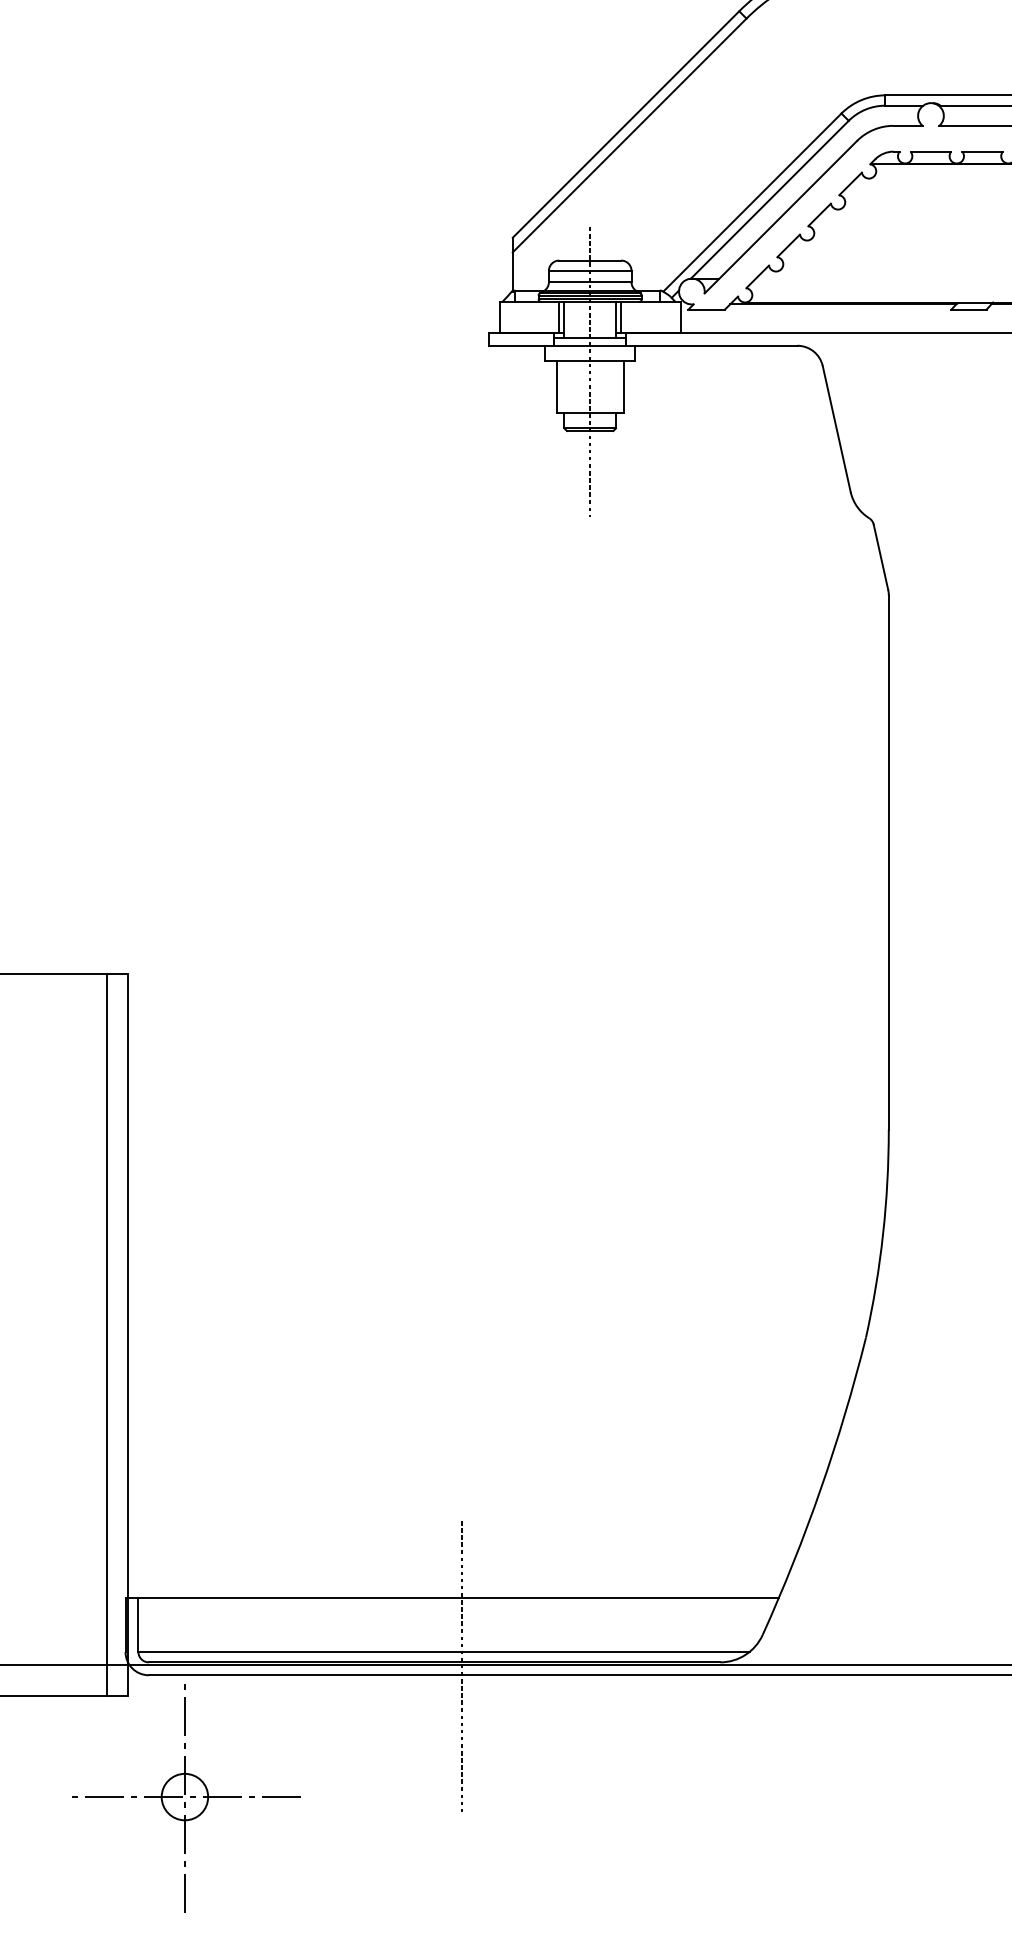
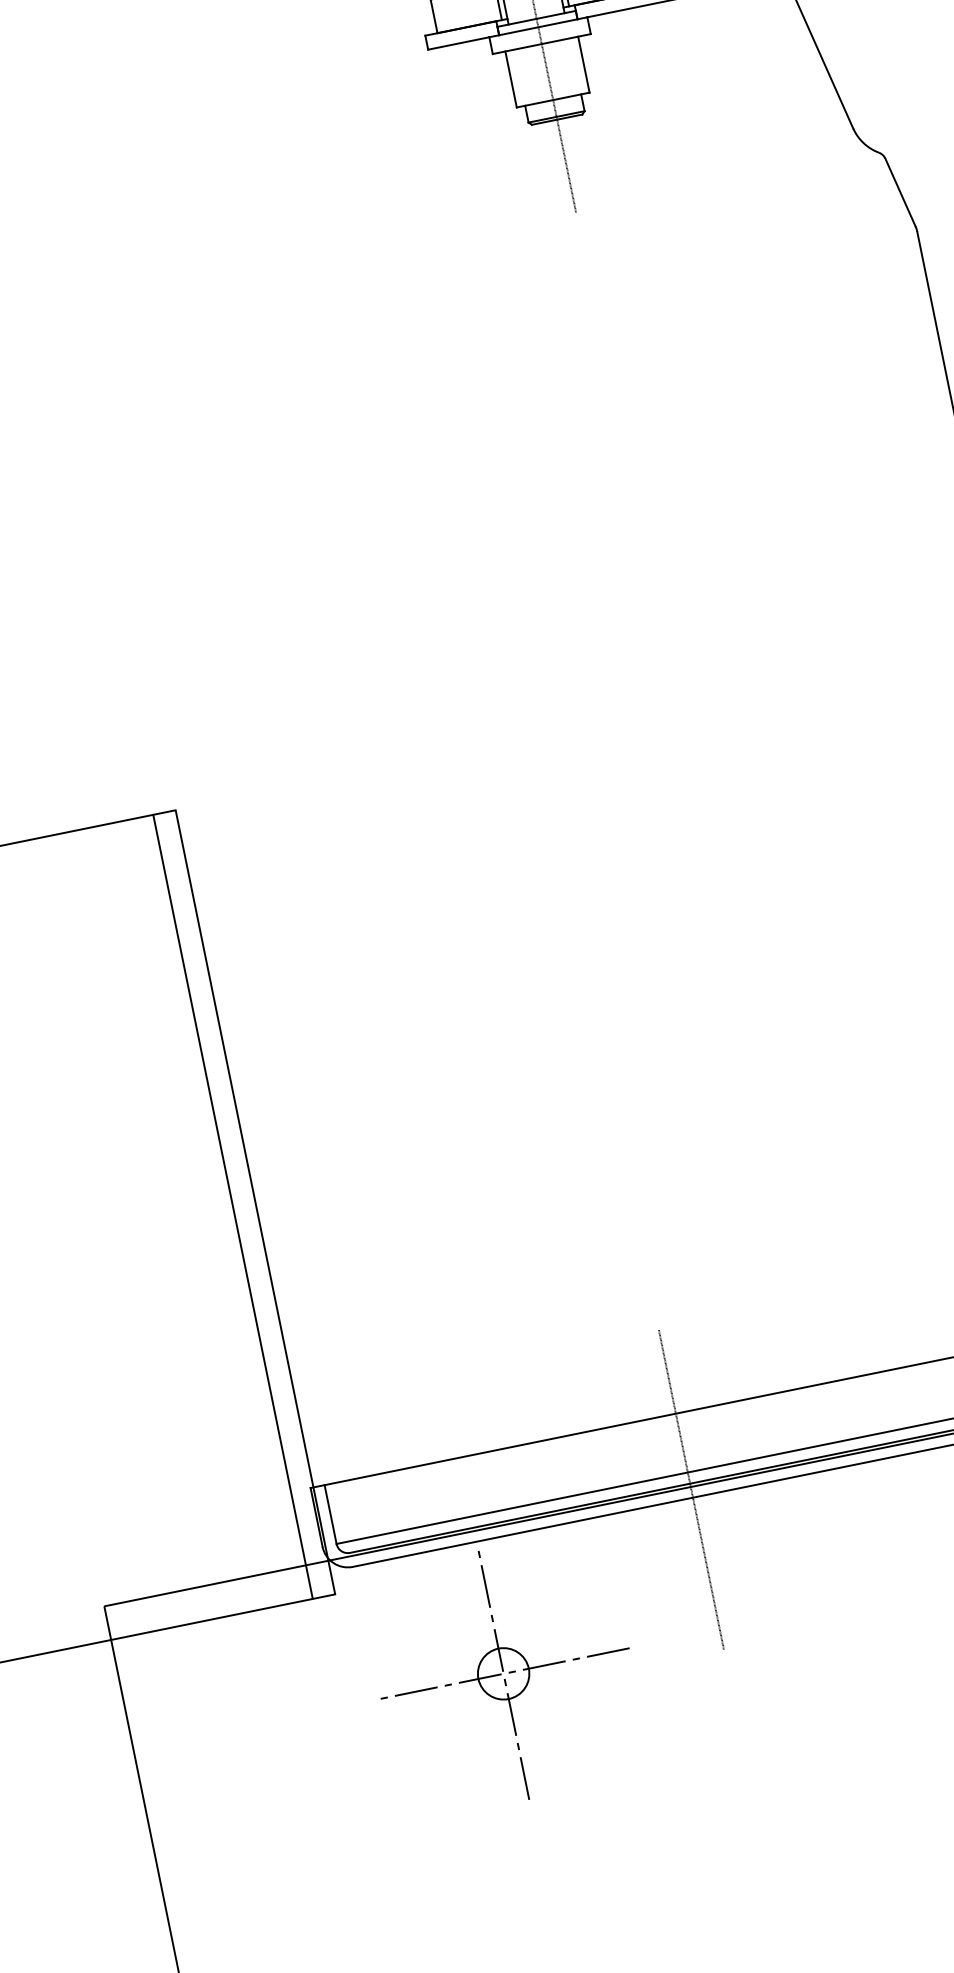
part: (186, 1798) -> (505, 1675), moved

